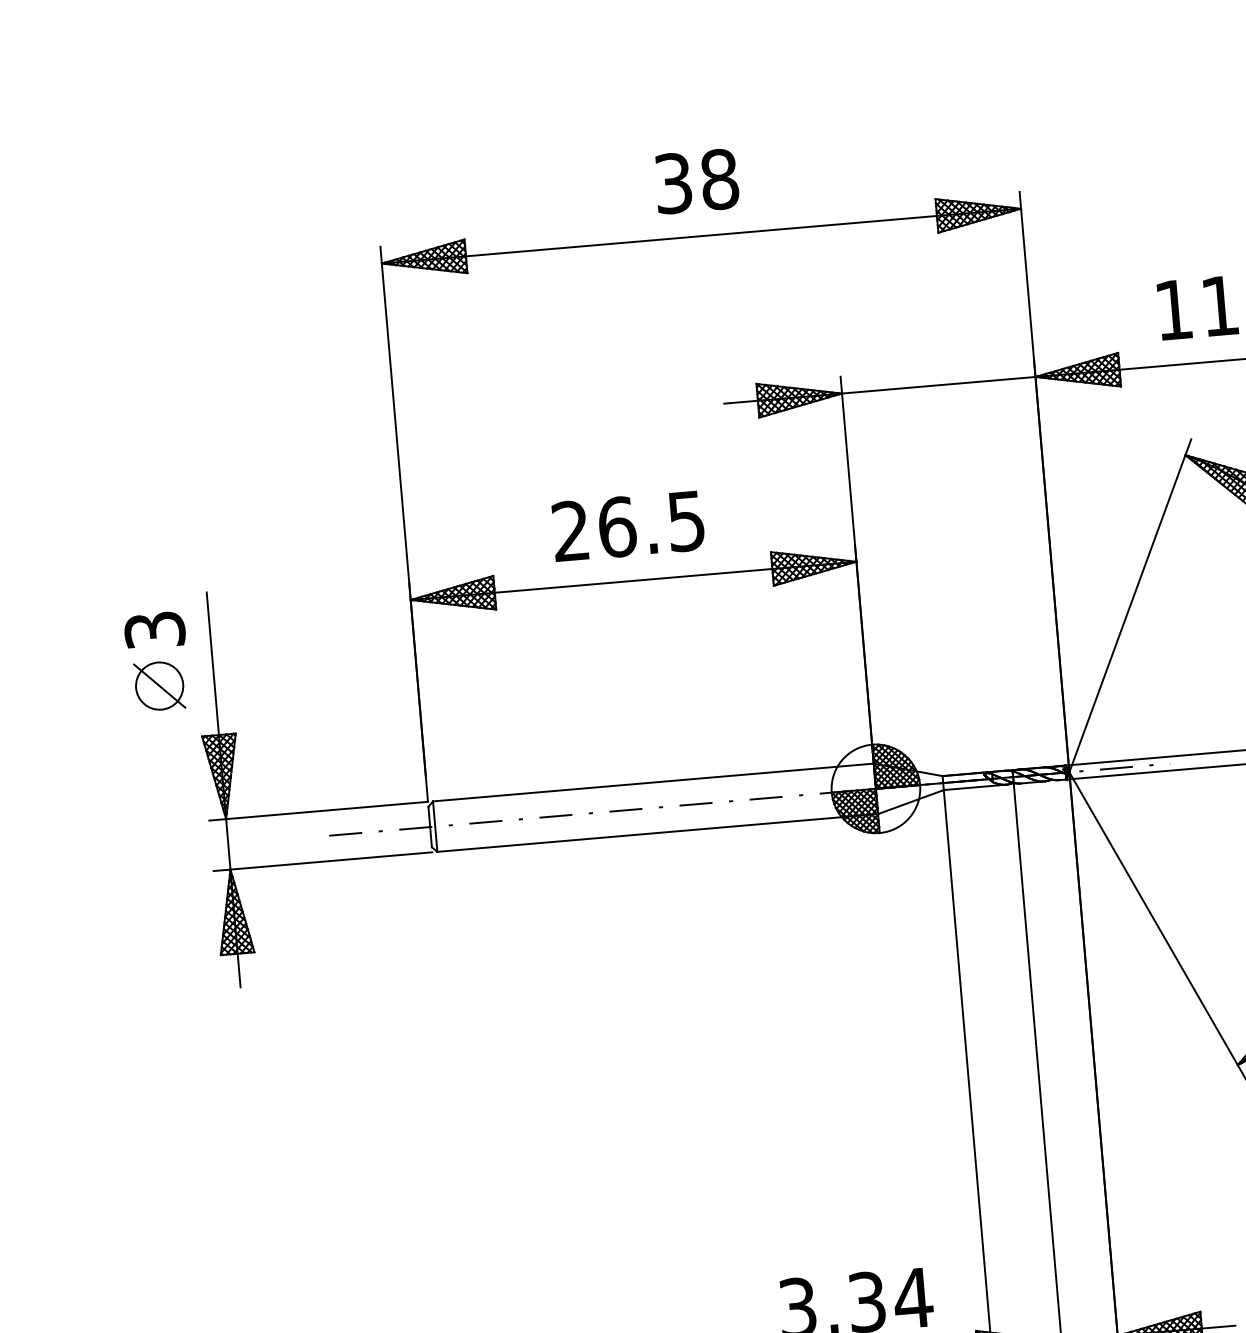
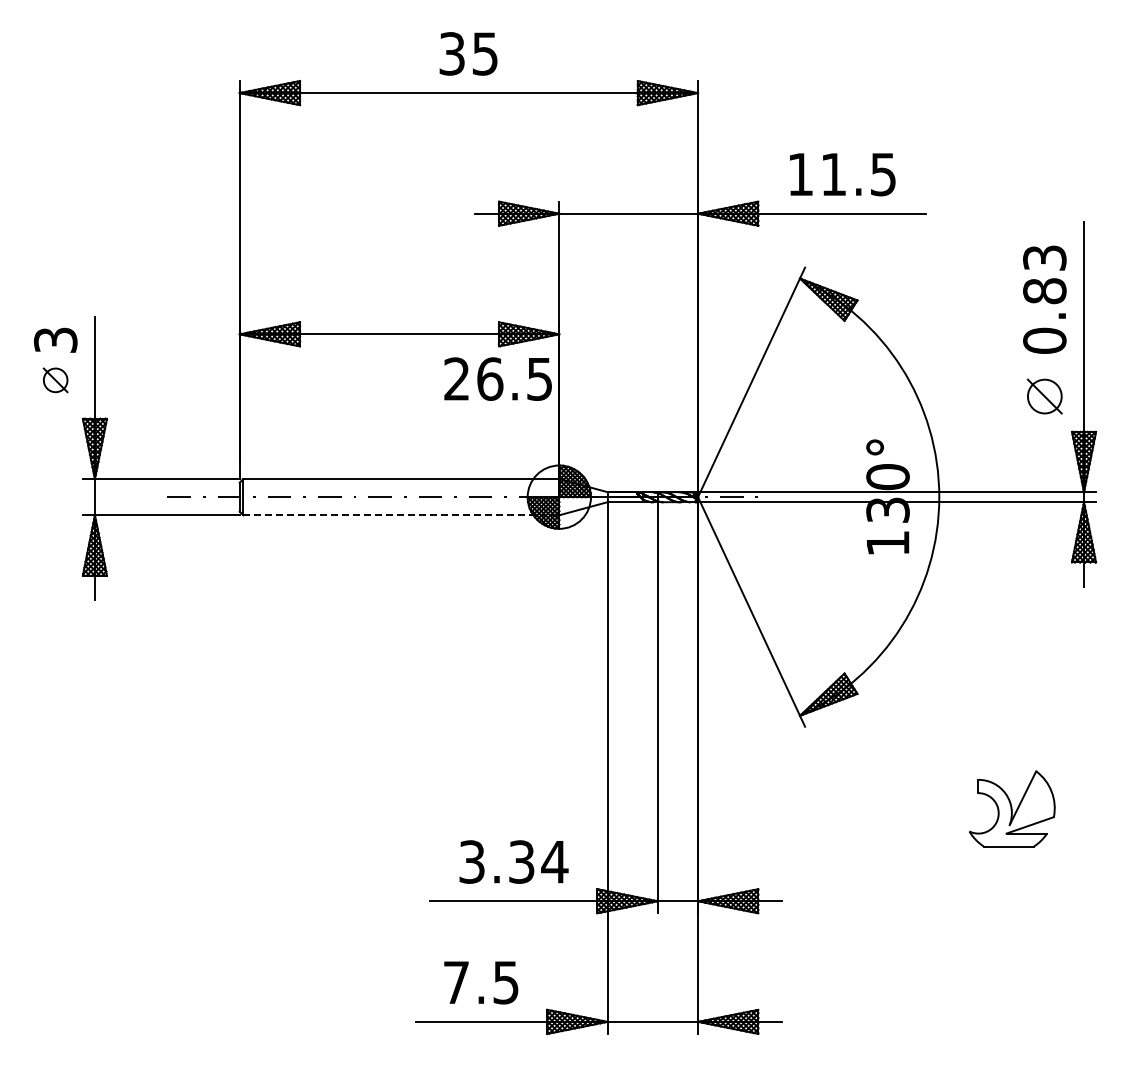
text: (719, 178) -> (485, 53), 38 -> 35
text: (627, 525) -> (497, 378), moved
part: (159, 686) -> (55, 380), size x0.7
line: (658, 833) -> (401, 515), solid -> dashed

